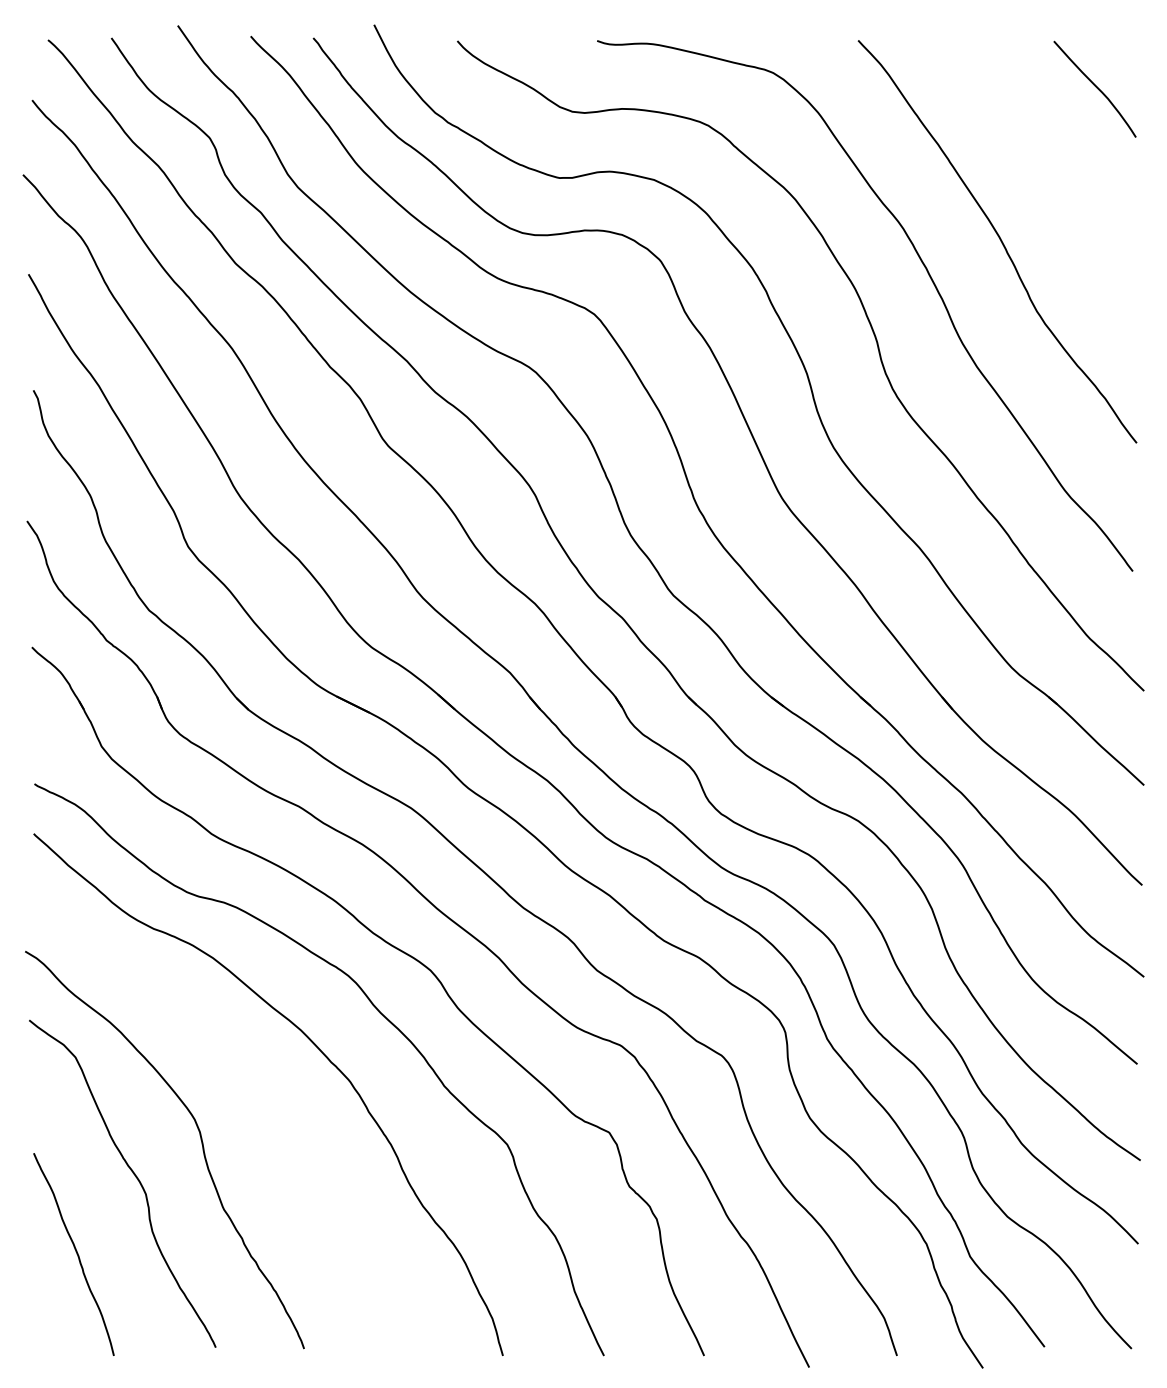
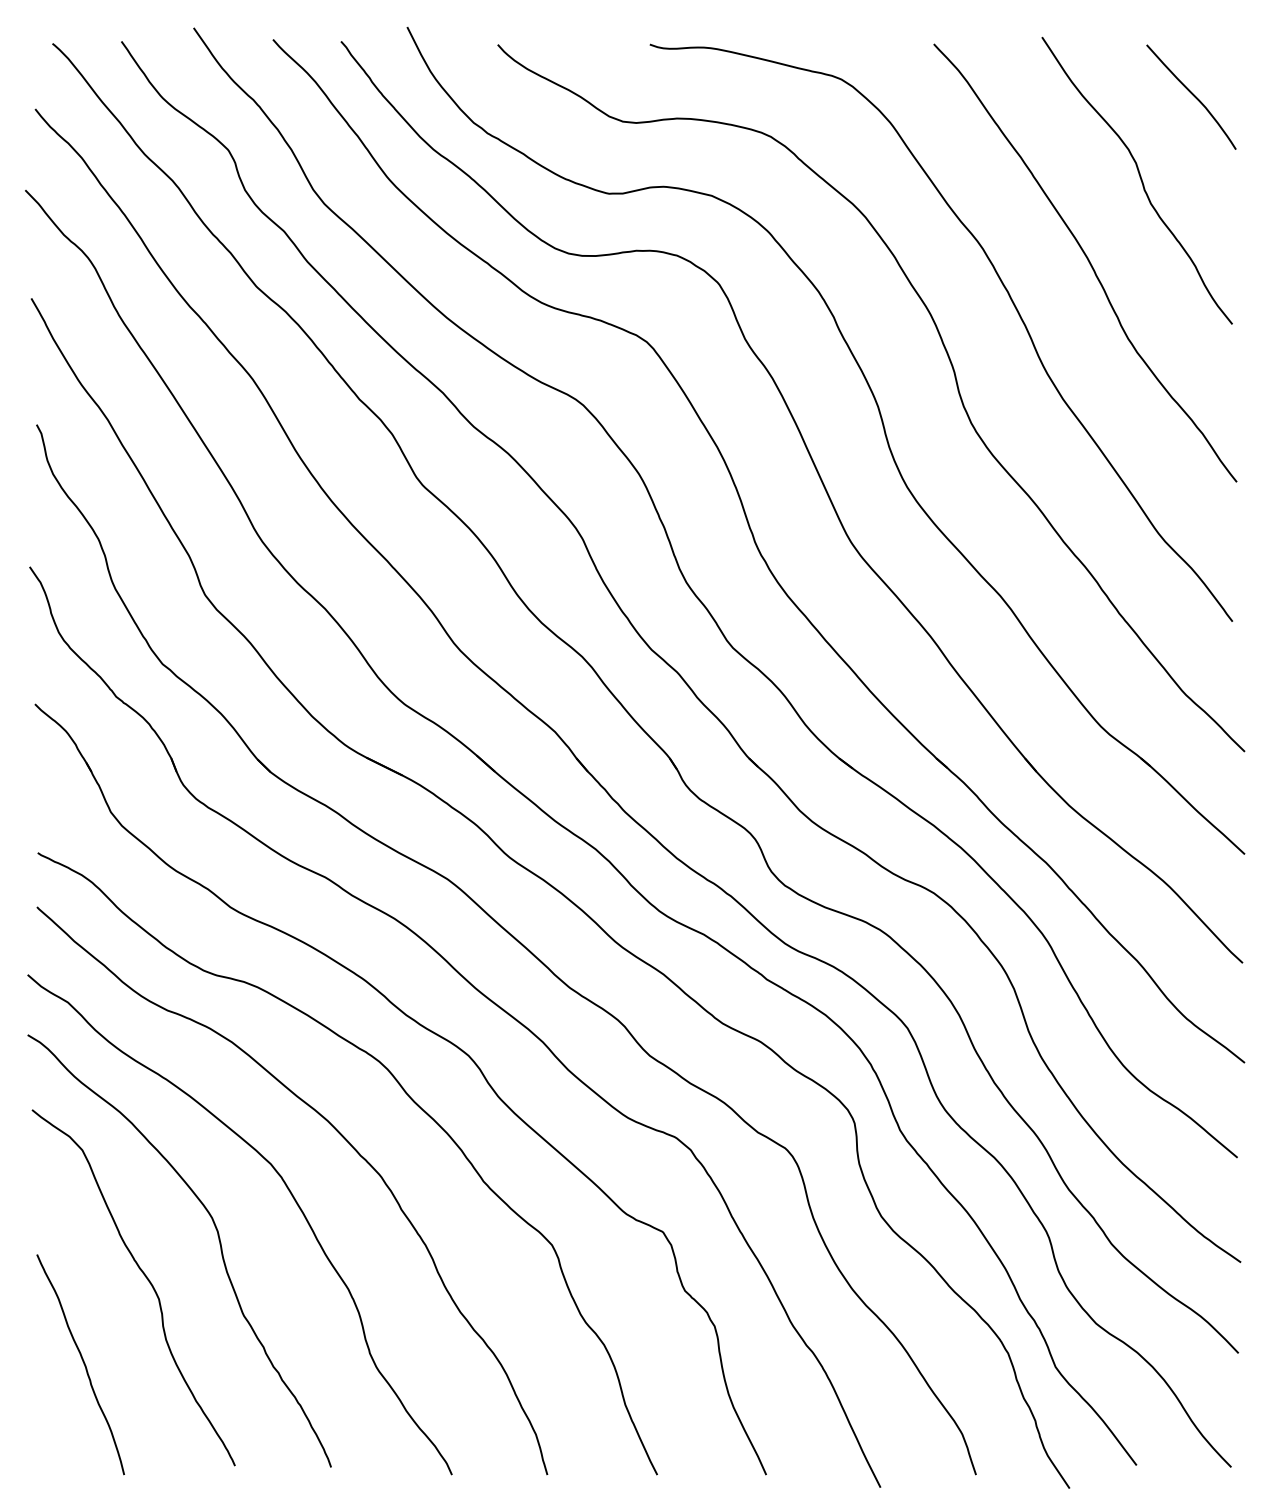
curve: (1048, 165) -> (1140, 180), added
curve: (266, 1098) -> (290, 1194), added

